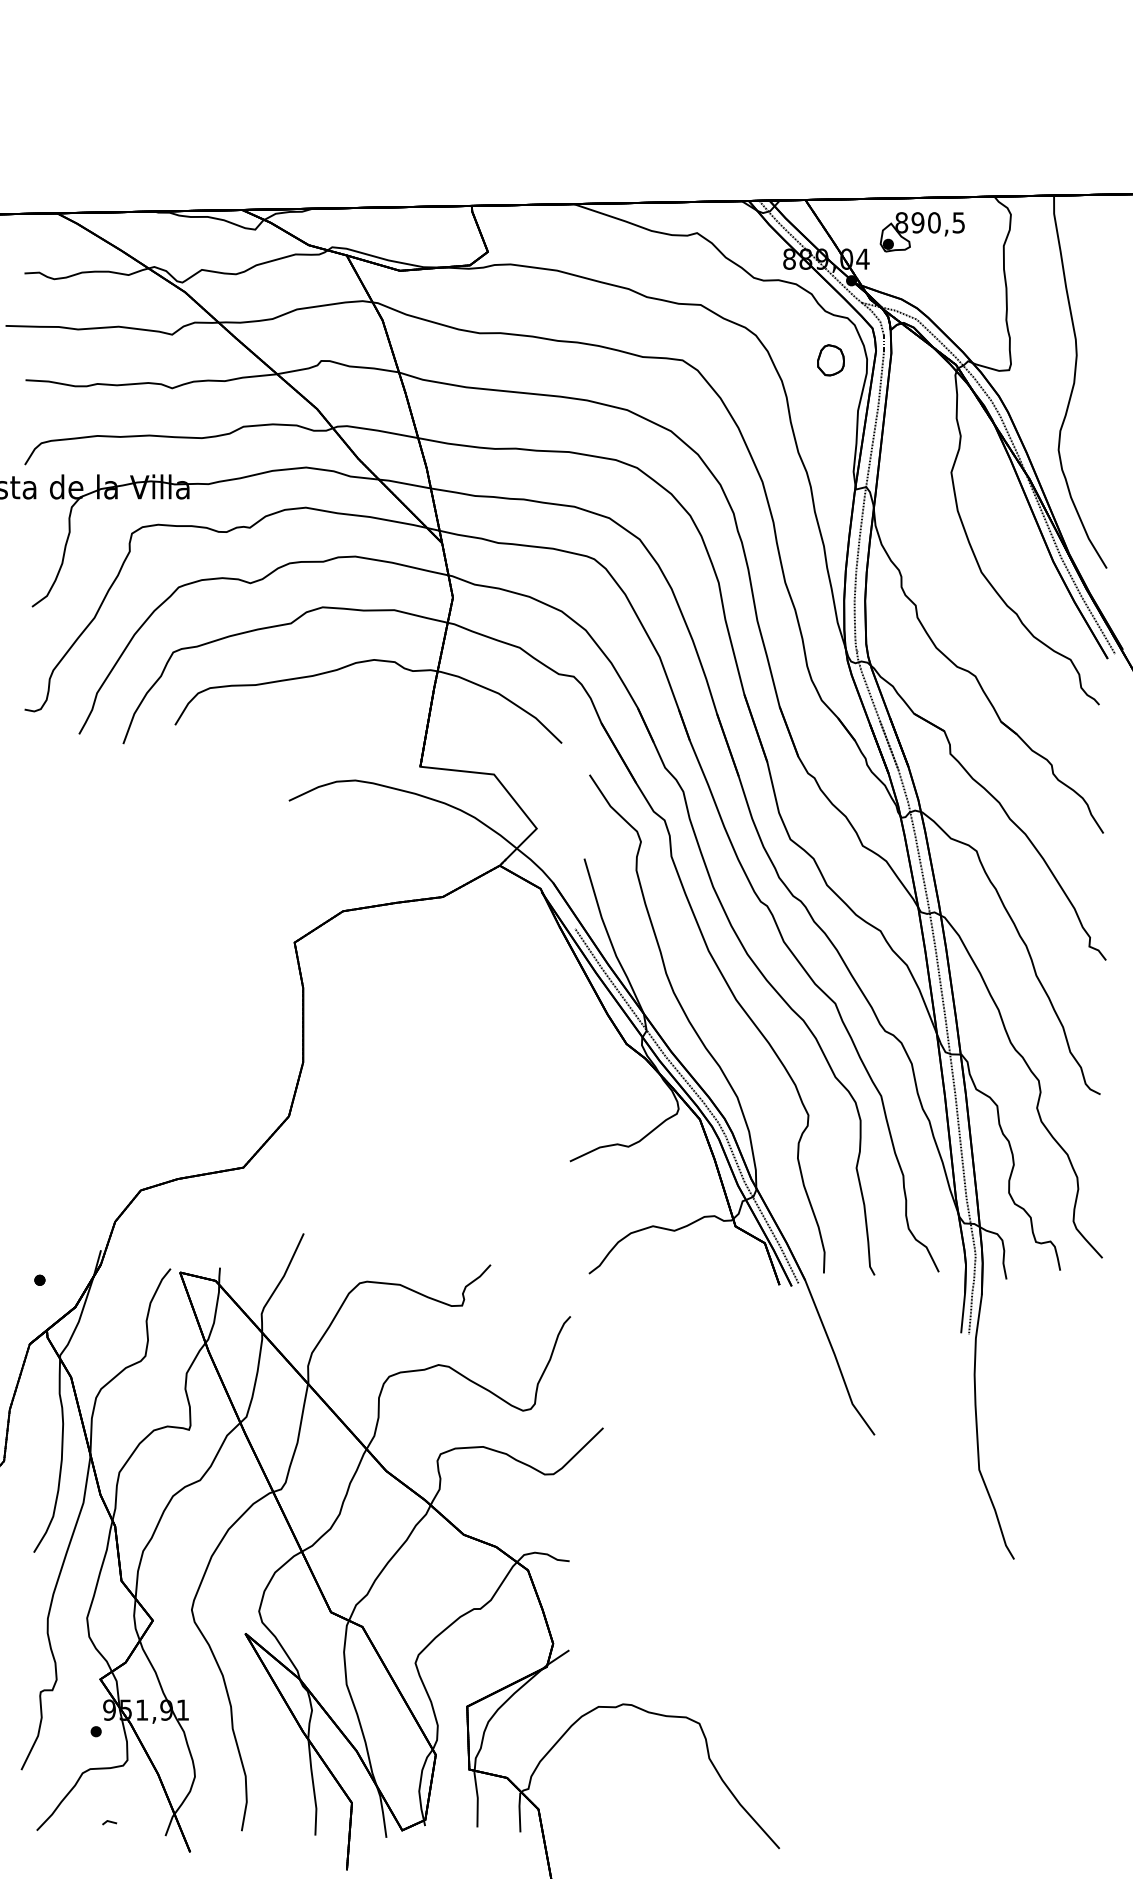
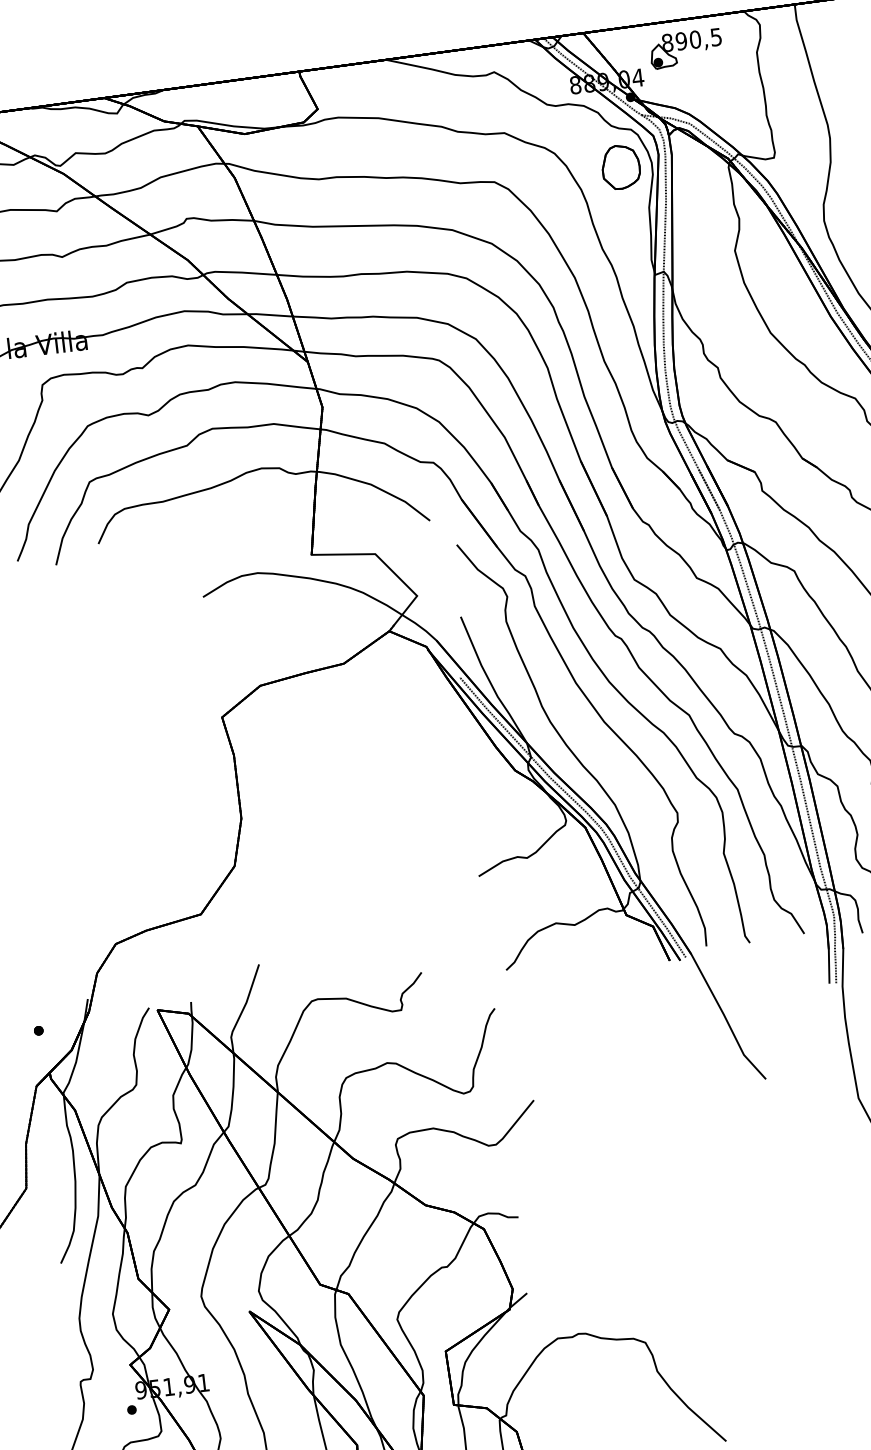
part: (830, 360) -> (620, 167), size x1.67

